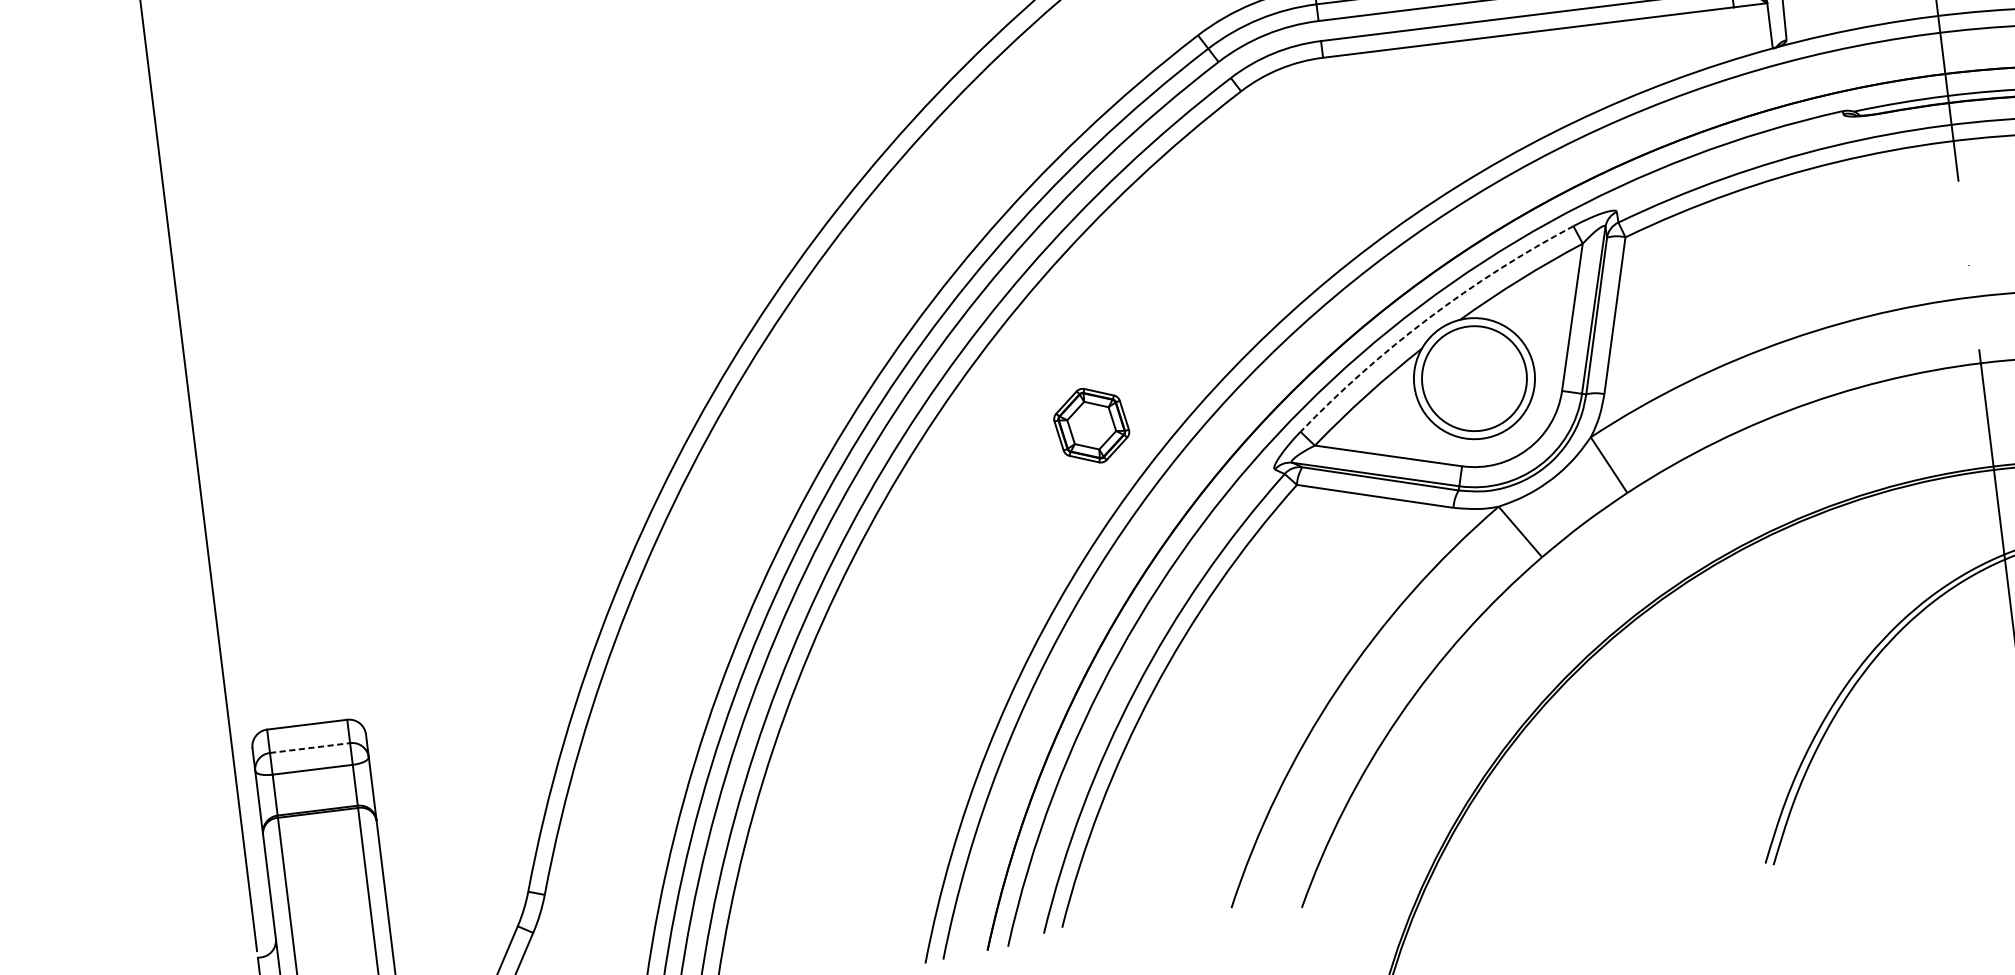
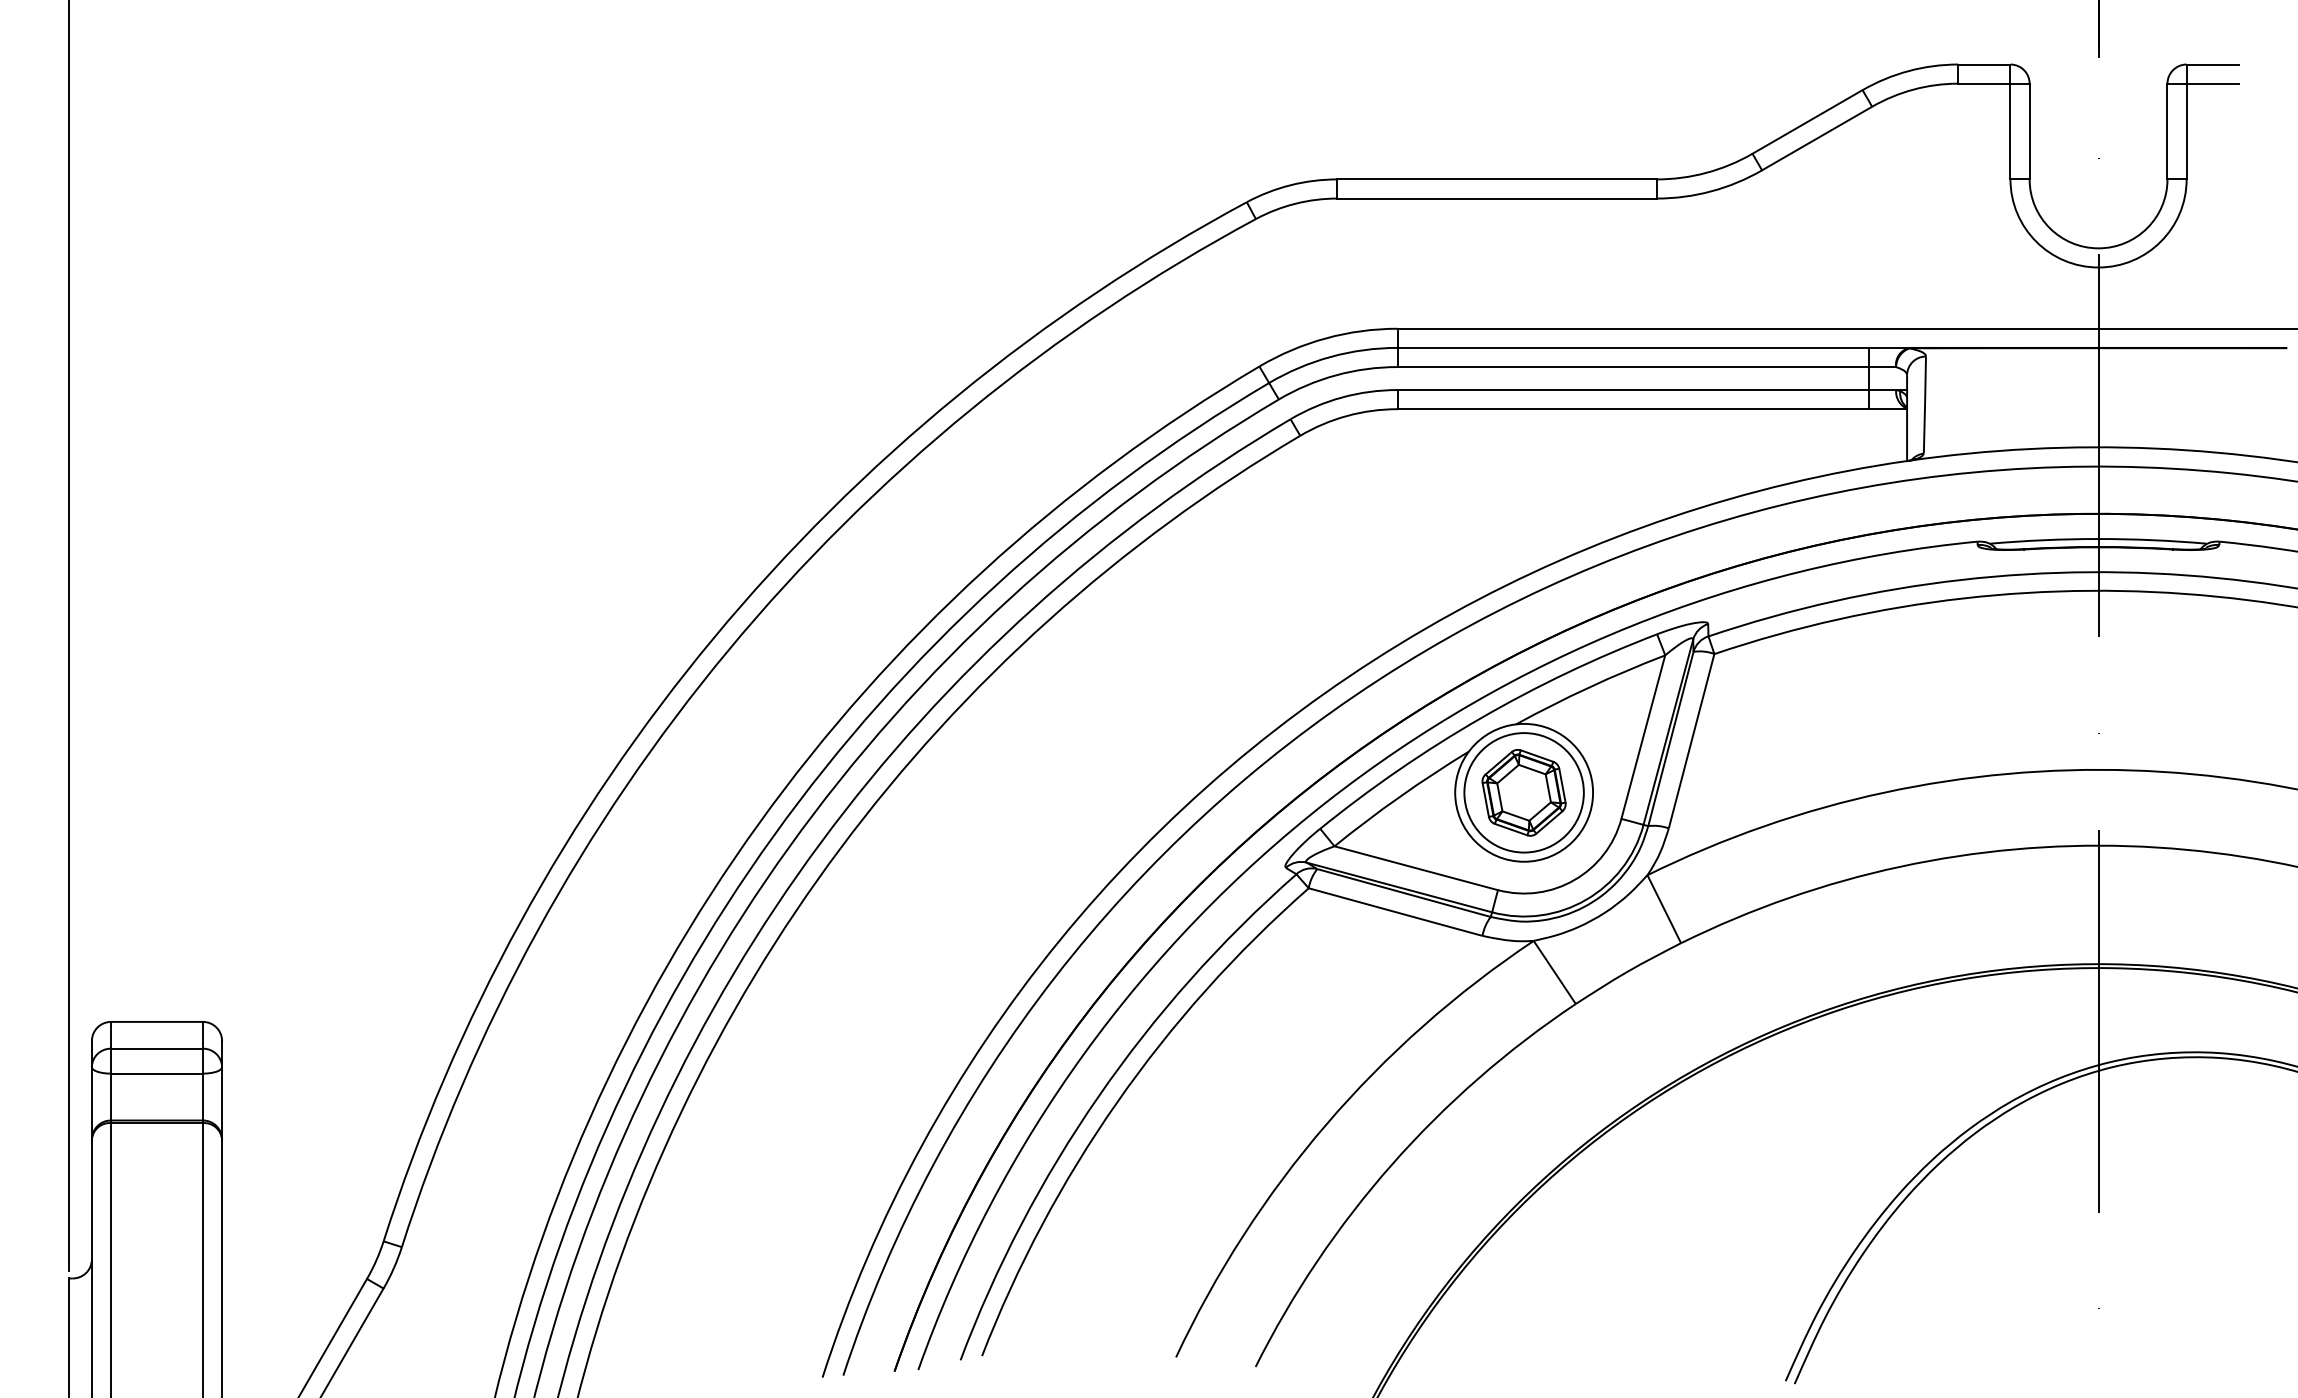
arc: (1429, 318) -> (1481, 718), dashed -> solid
part: (1091, 425) -> (1523, 792), moved
line: (310, 747) -> (157, 1048), dashed -> solid

